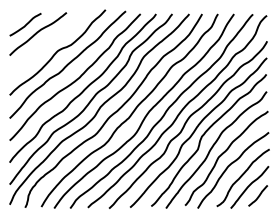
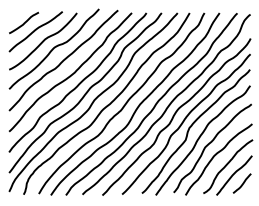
curve: (46, 44) -> (43, 41), added

